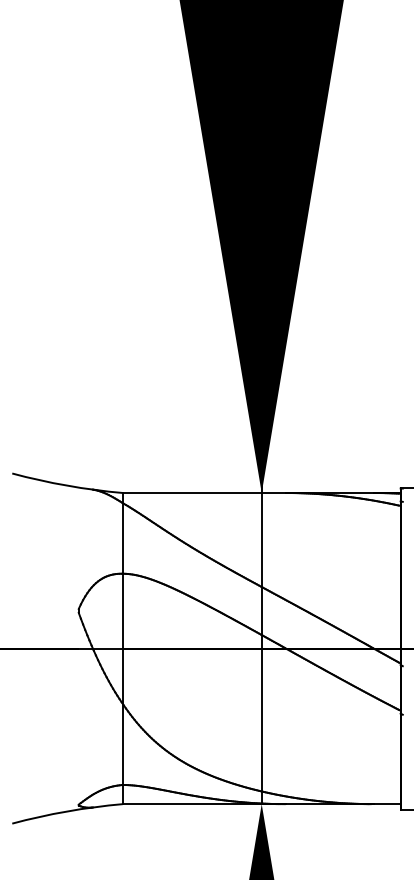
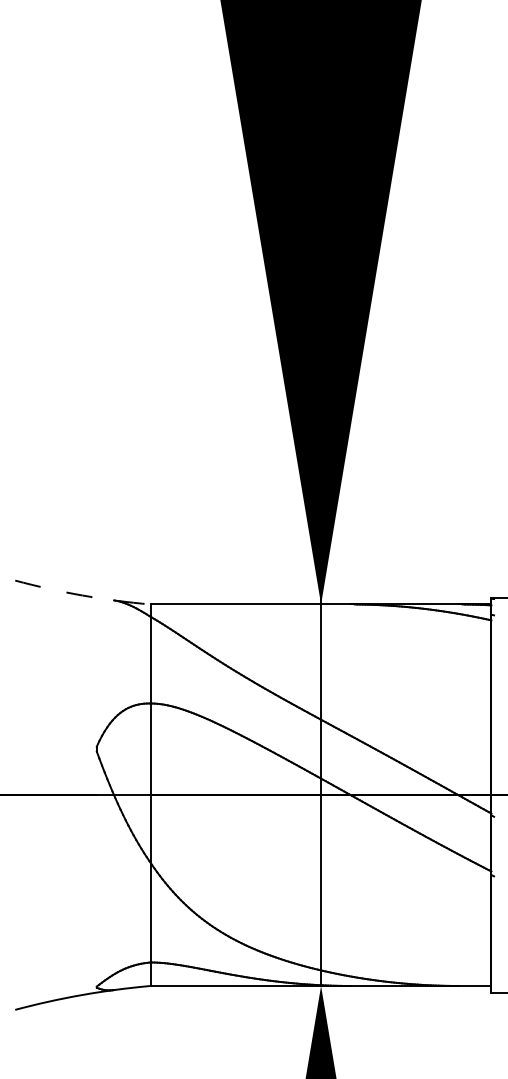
arc: (67, 485) -> (82, 595), solid -> dashed

